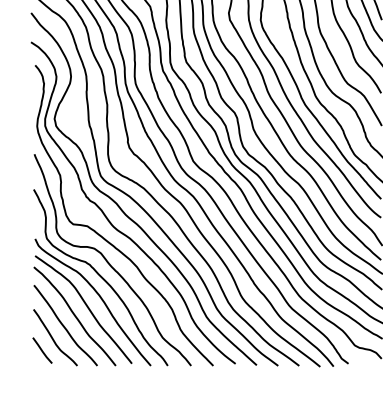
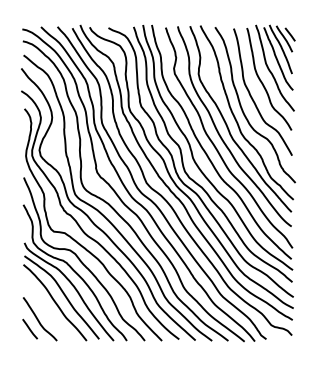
curve: (63, 325) -> (46, 309), removed

